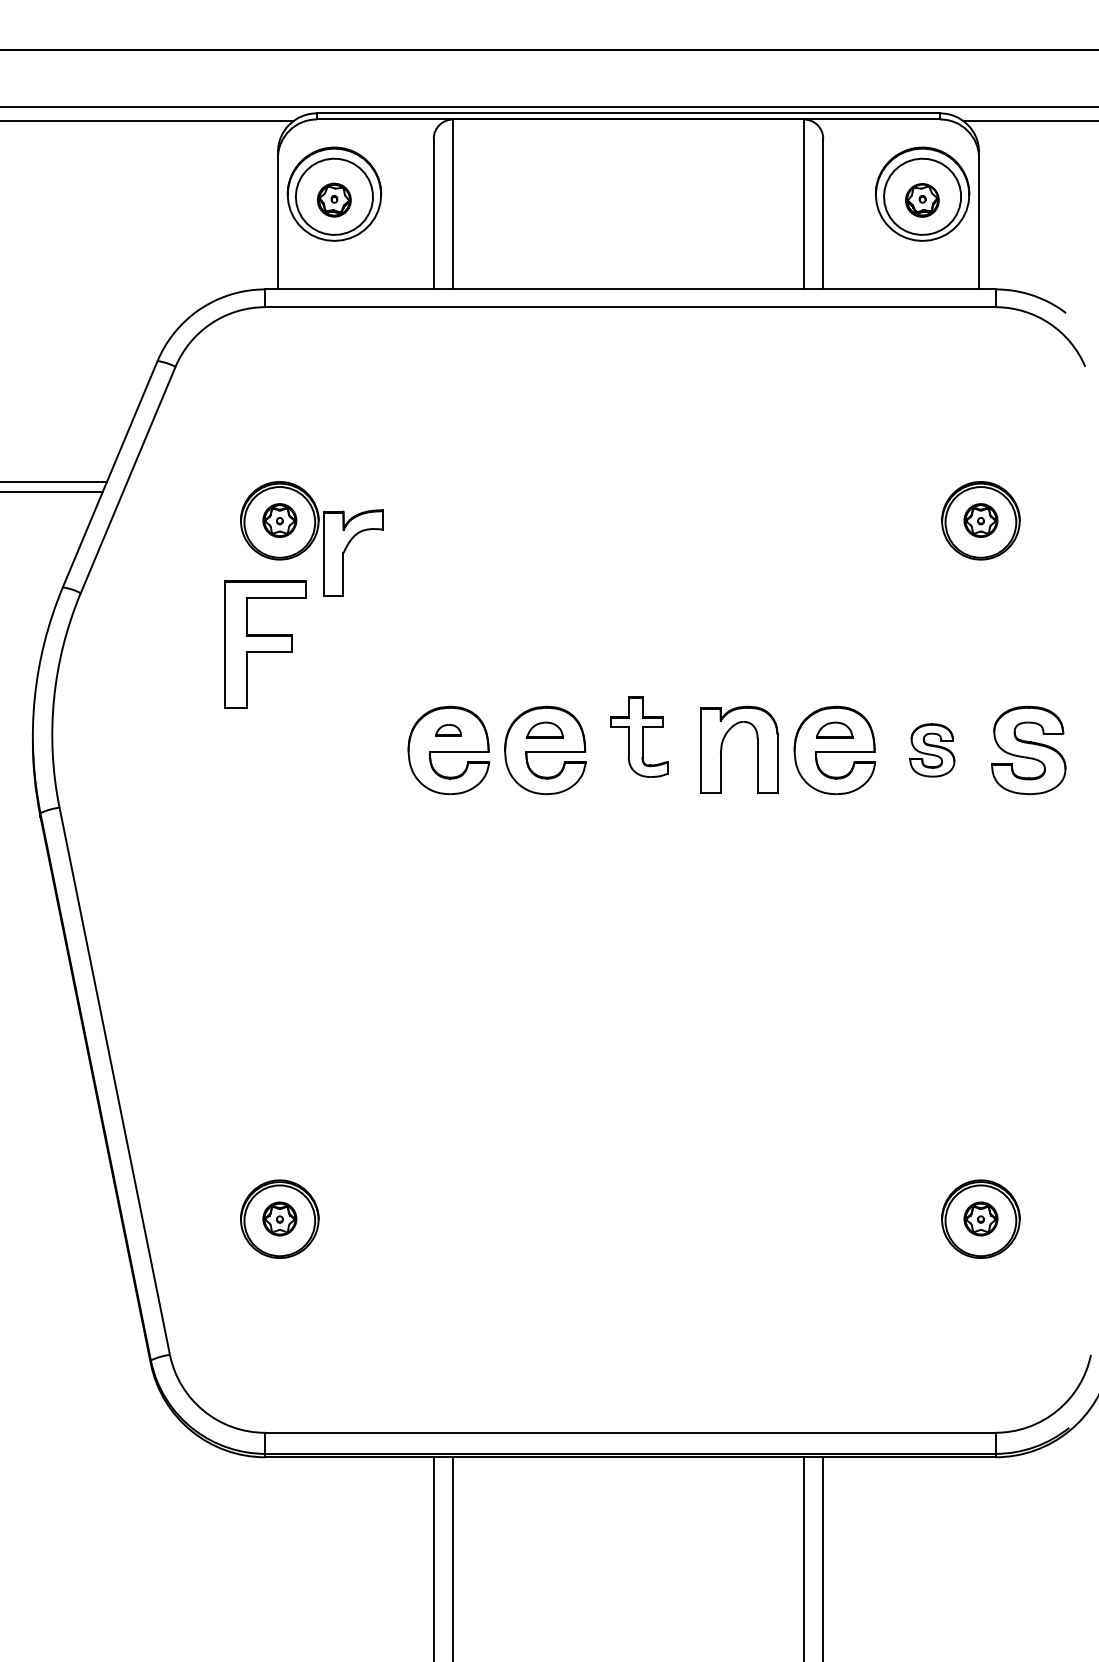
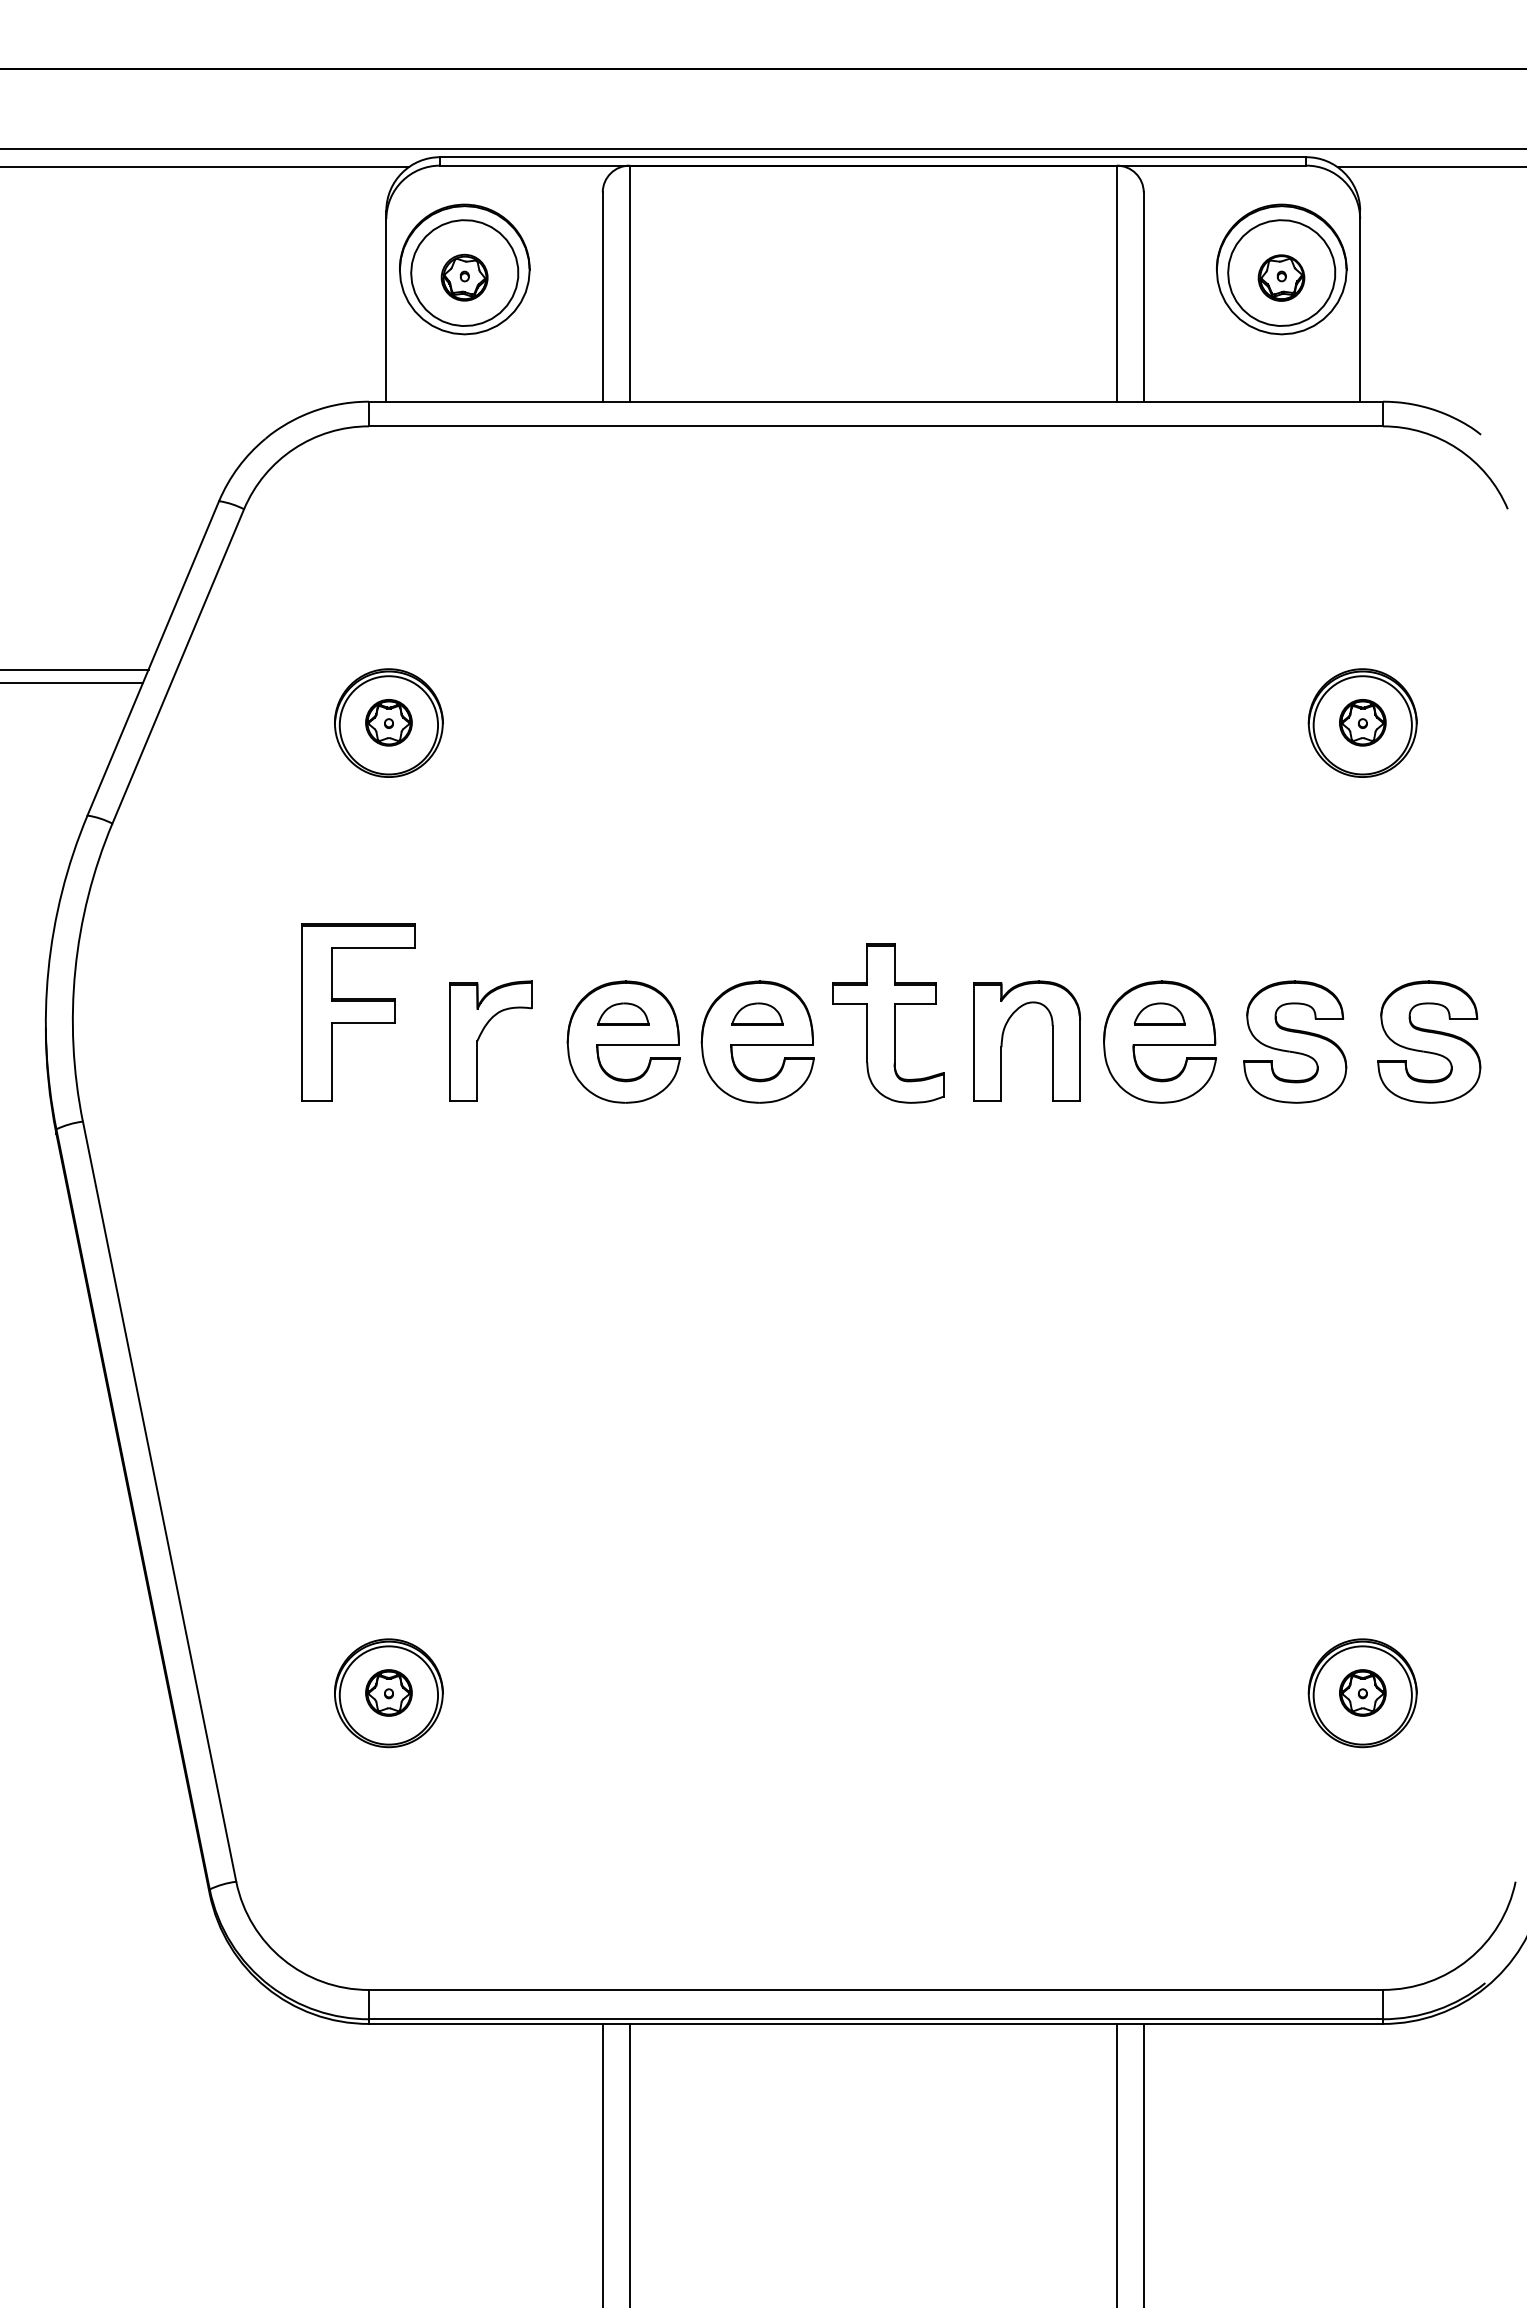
part: (345, 550) -> (480, 1037), moved
part: (265, 644) -> (358, 1012), moved
part: (448, 729) -> (623, 1013), size x1.43
part: (639, 737) -> (888, 1023), size x1.43
part: (932, 750) -> (1295, 1041), size x1.67

